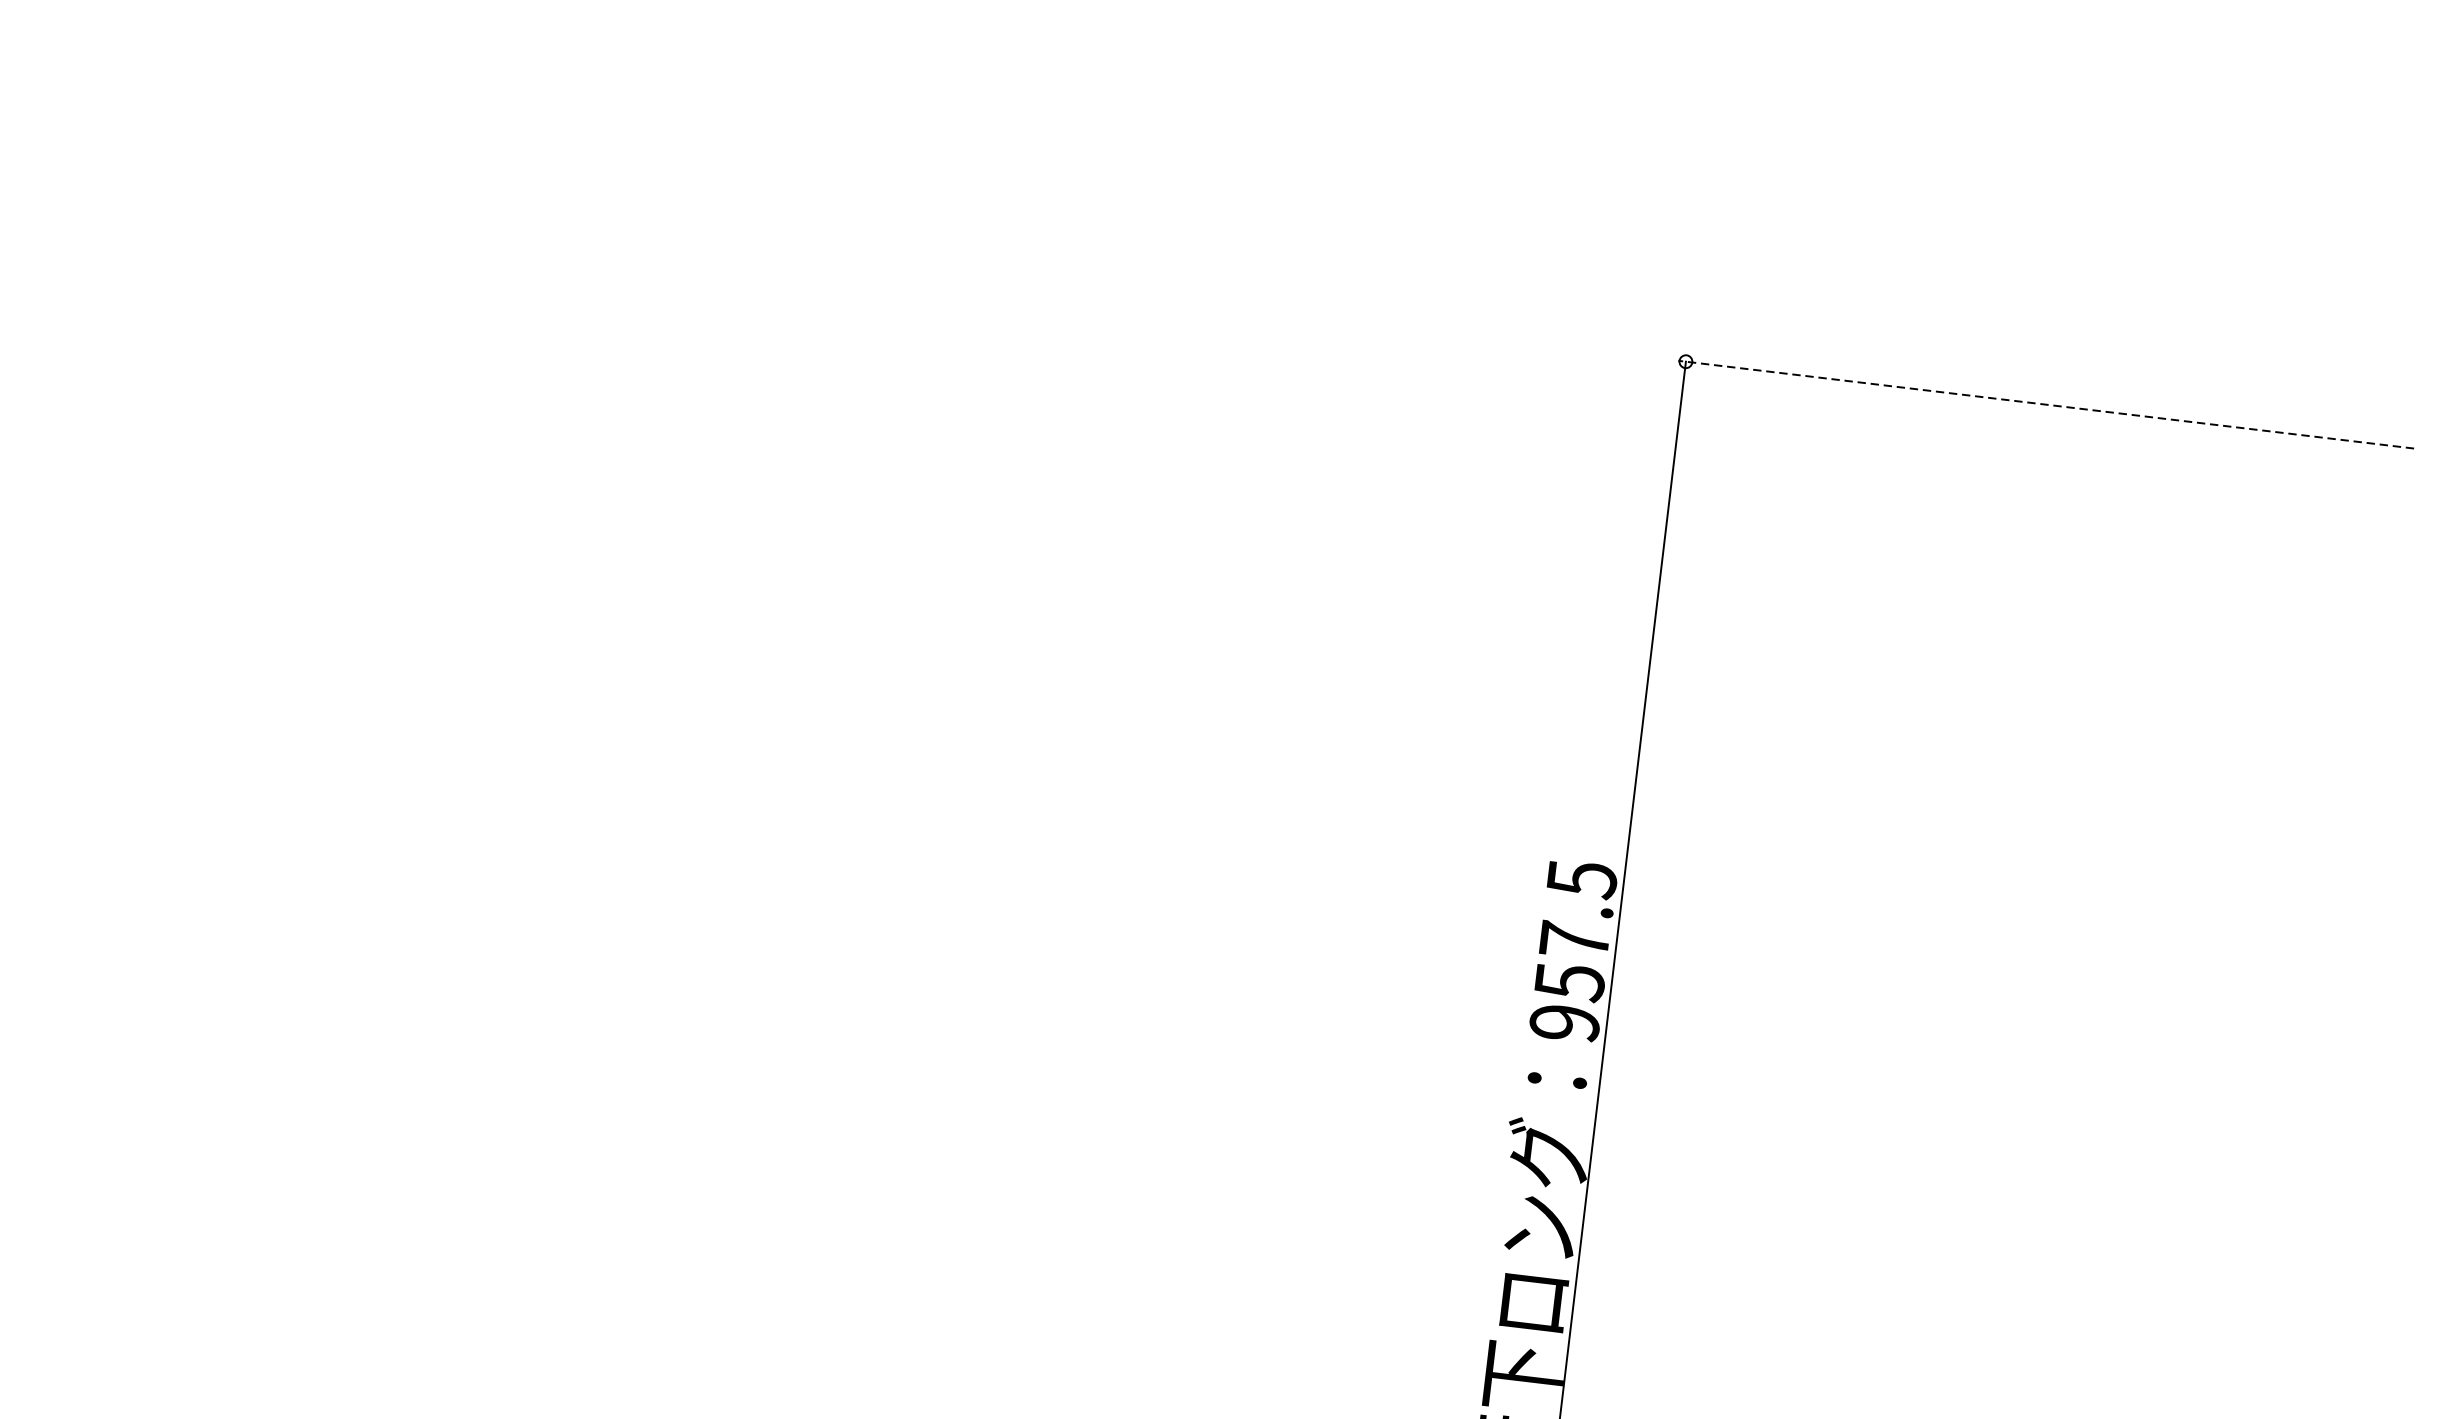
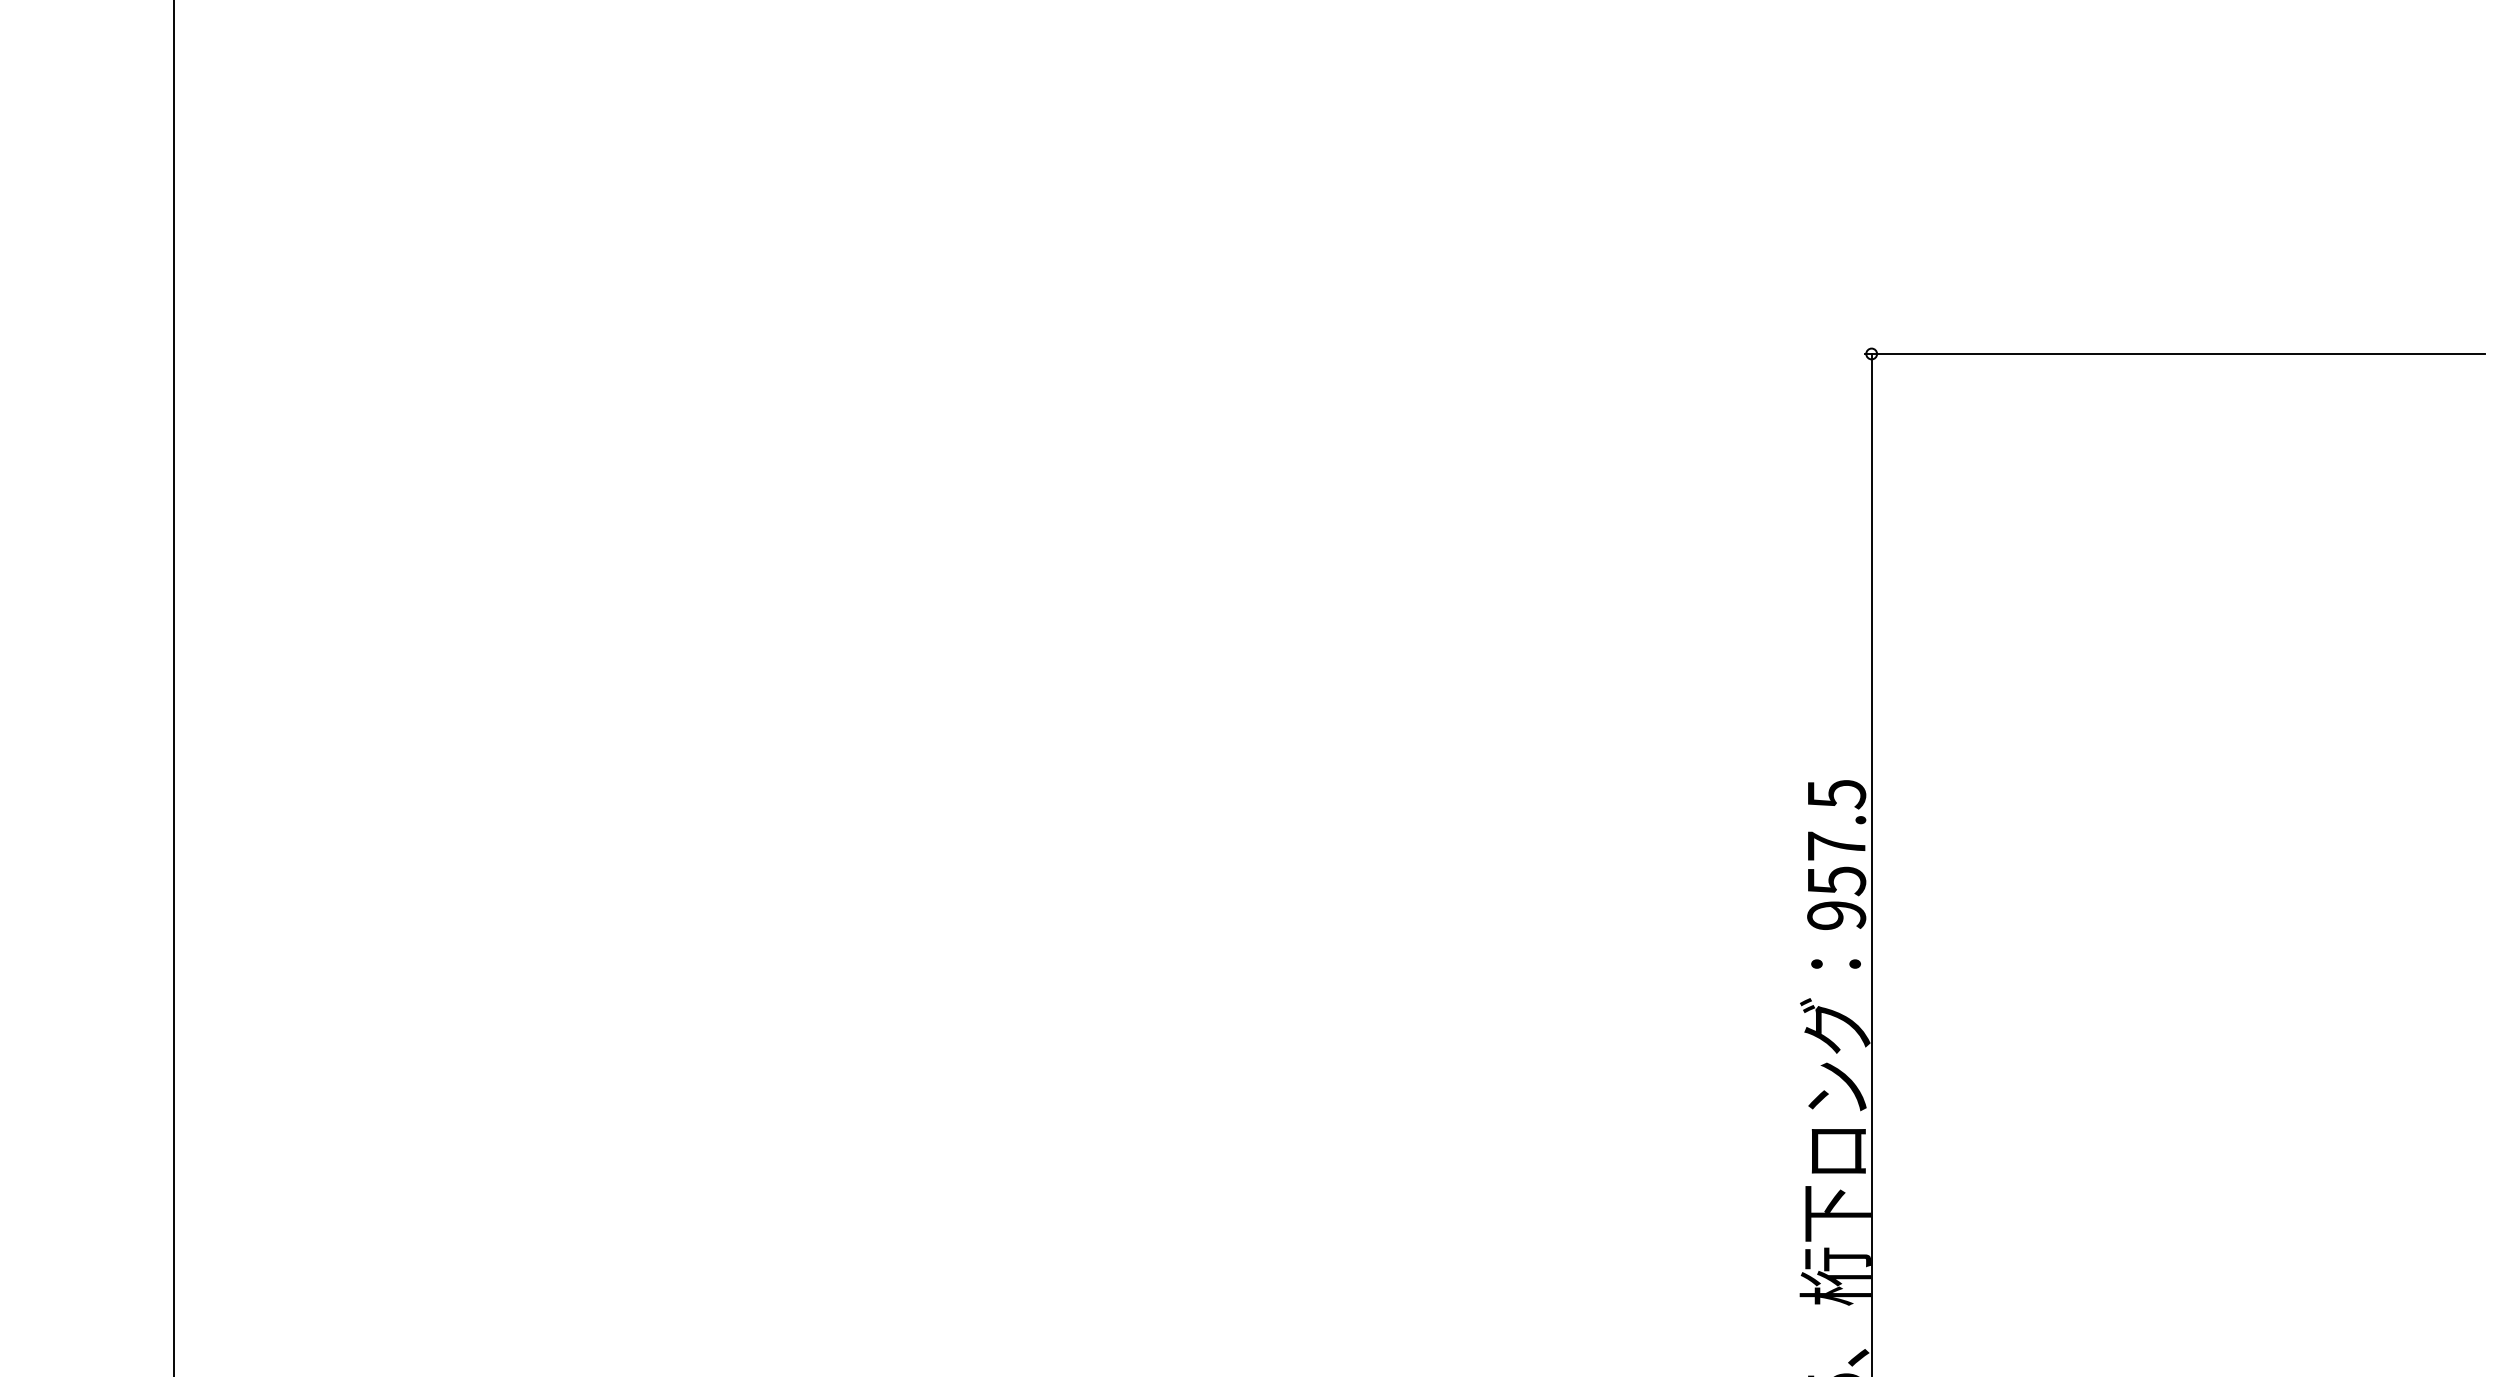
line: (2045, 403) -> (2174, 353), dashed -> solid

